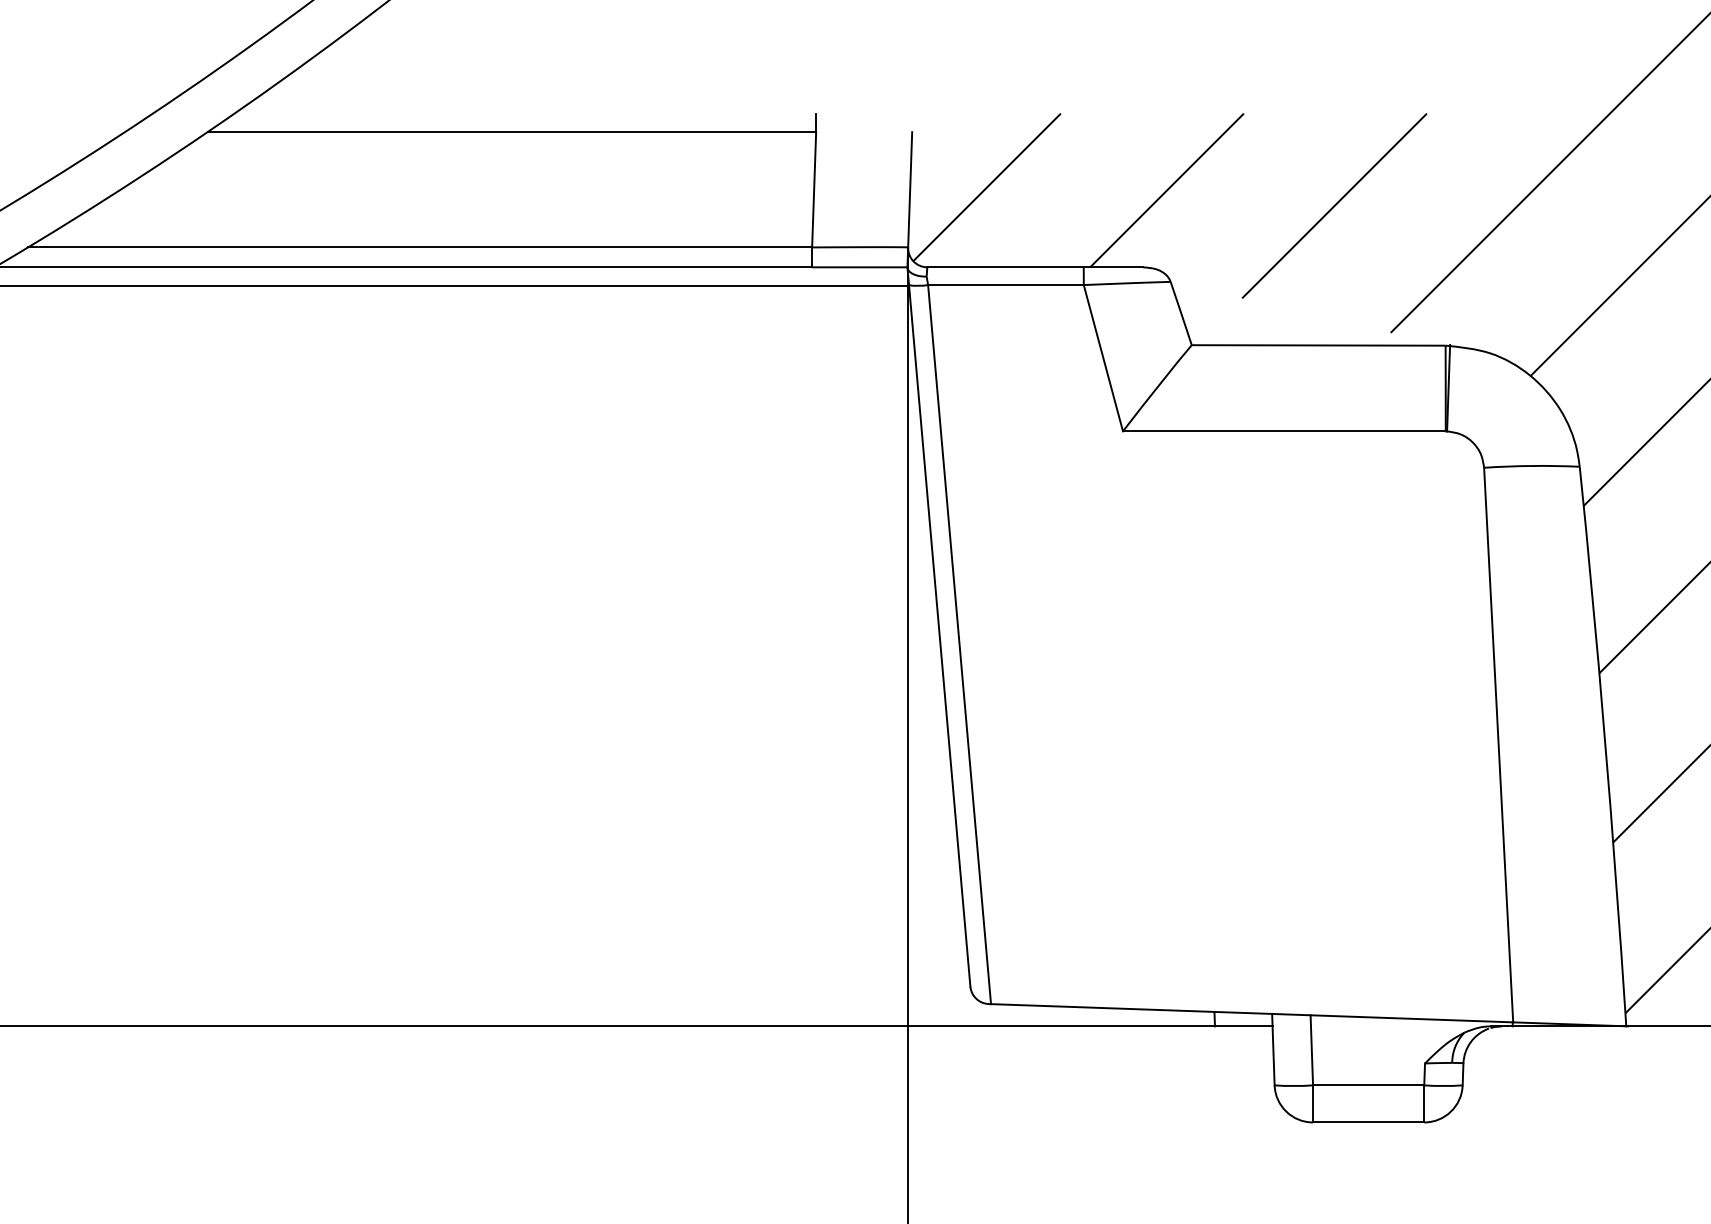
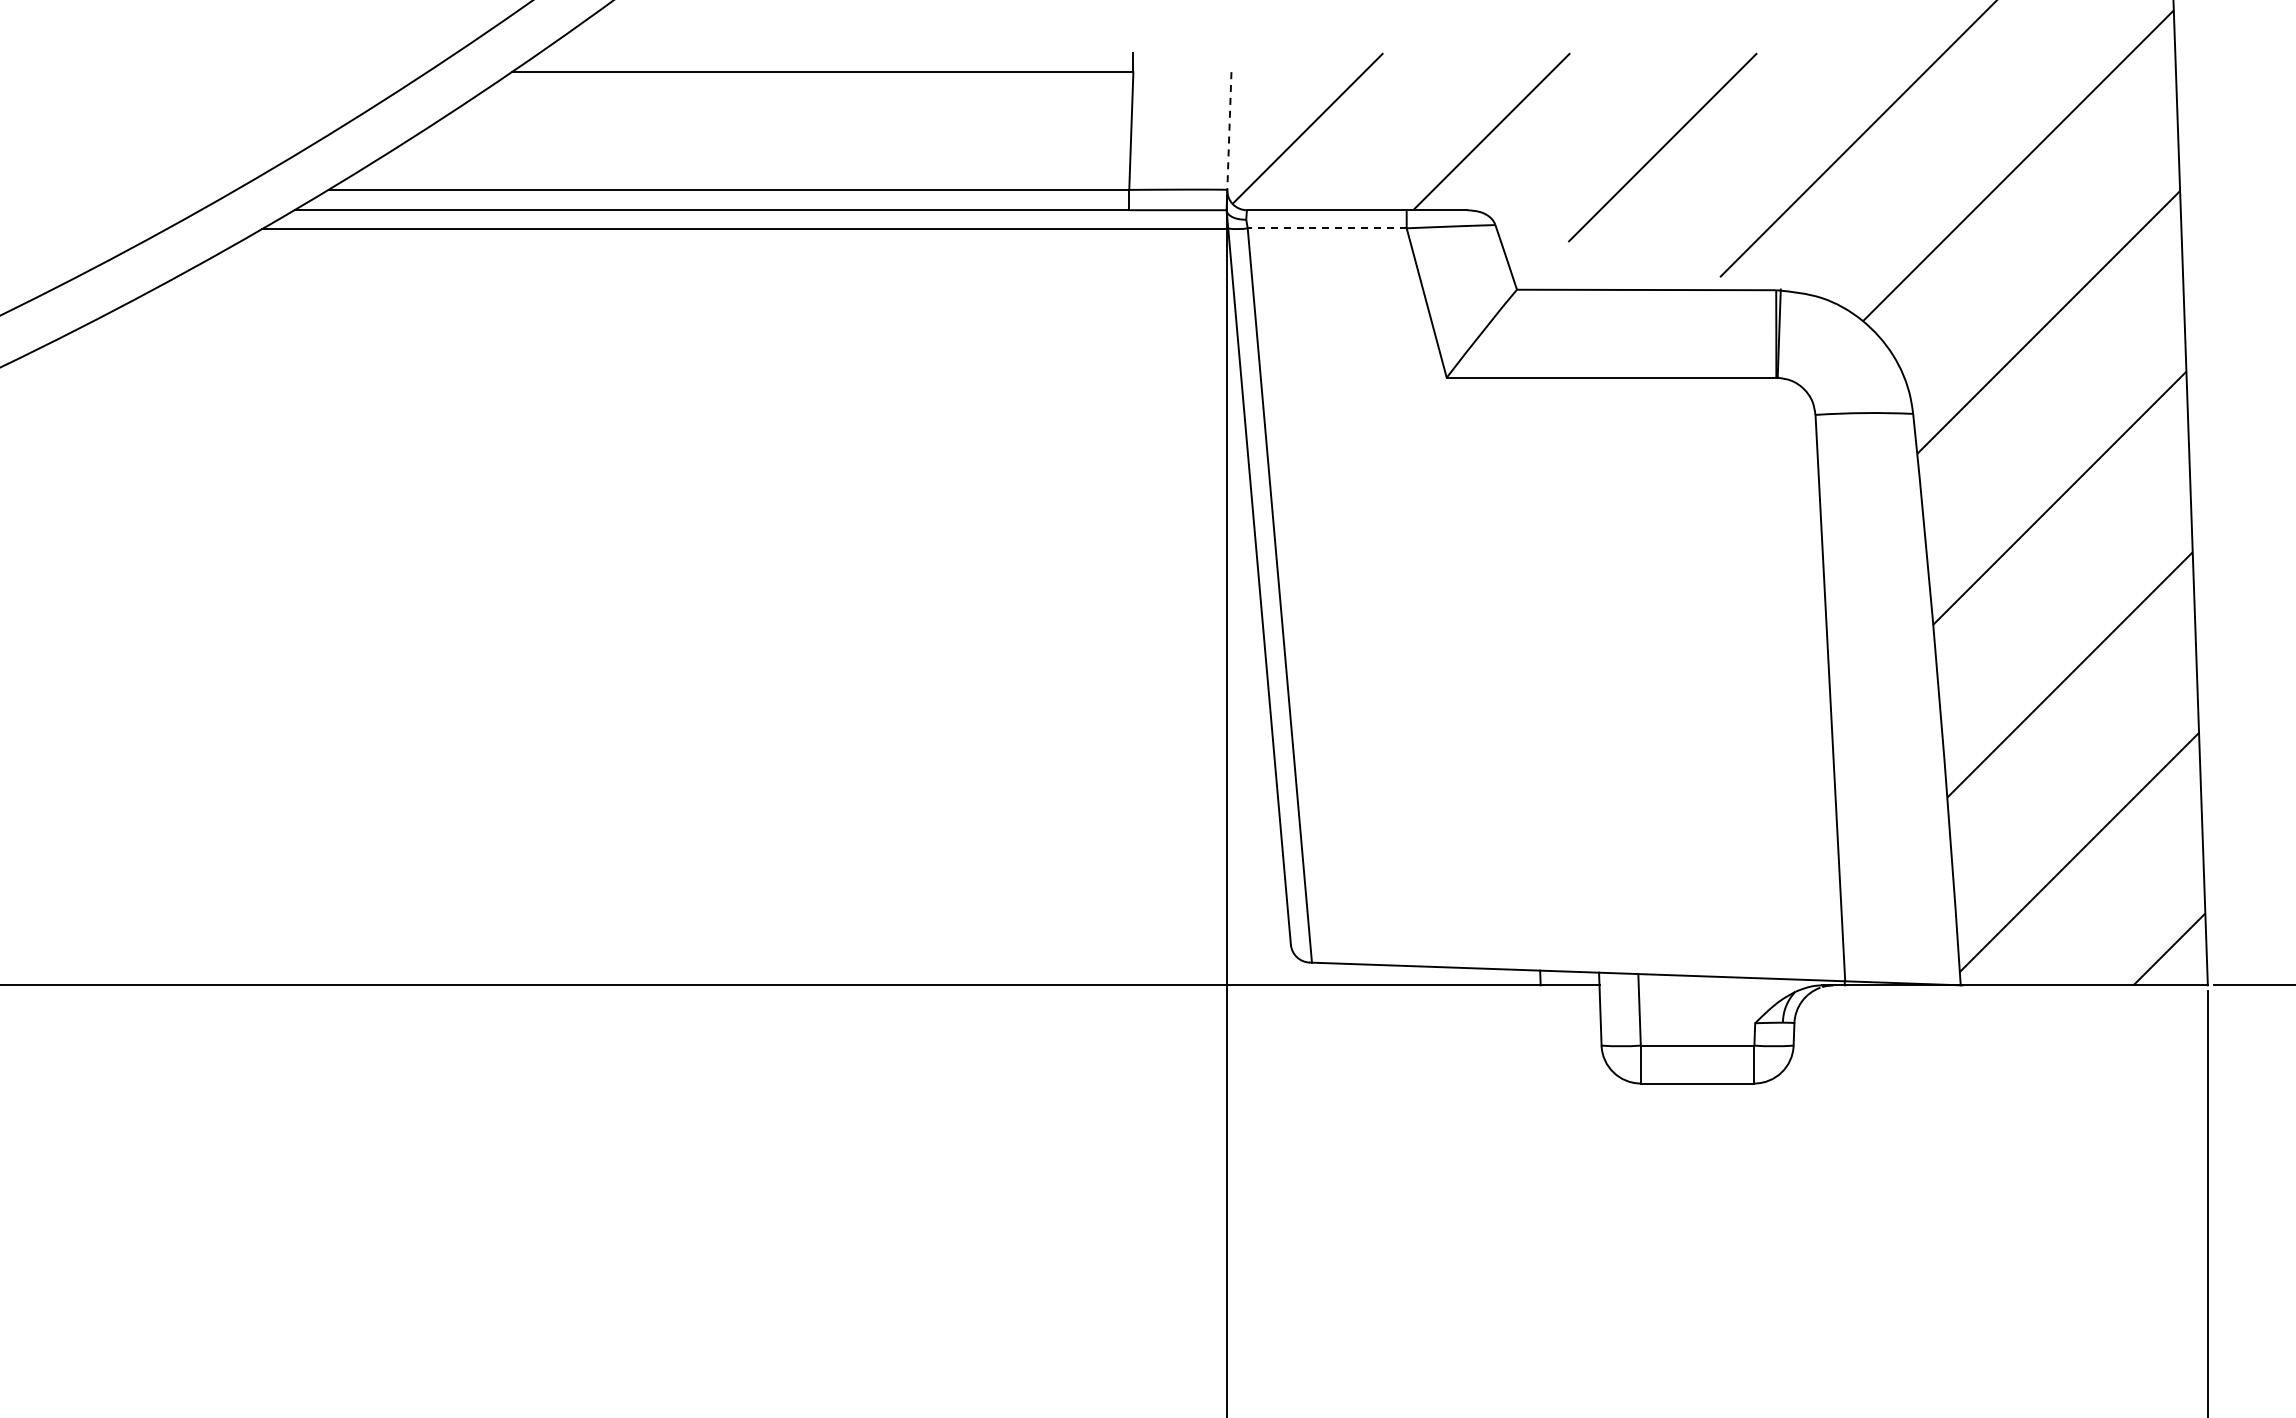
line: (910, 190) -> (1229, 131), solid -> dashed
line: (1005, 285) -> (1326, 228), solid -> dashed

